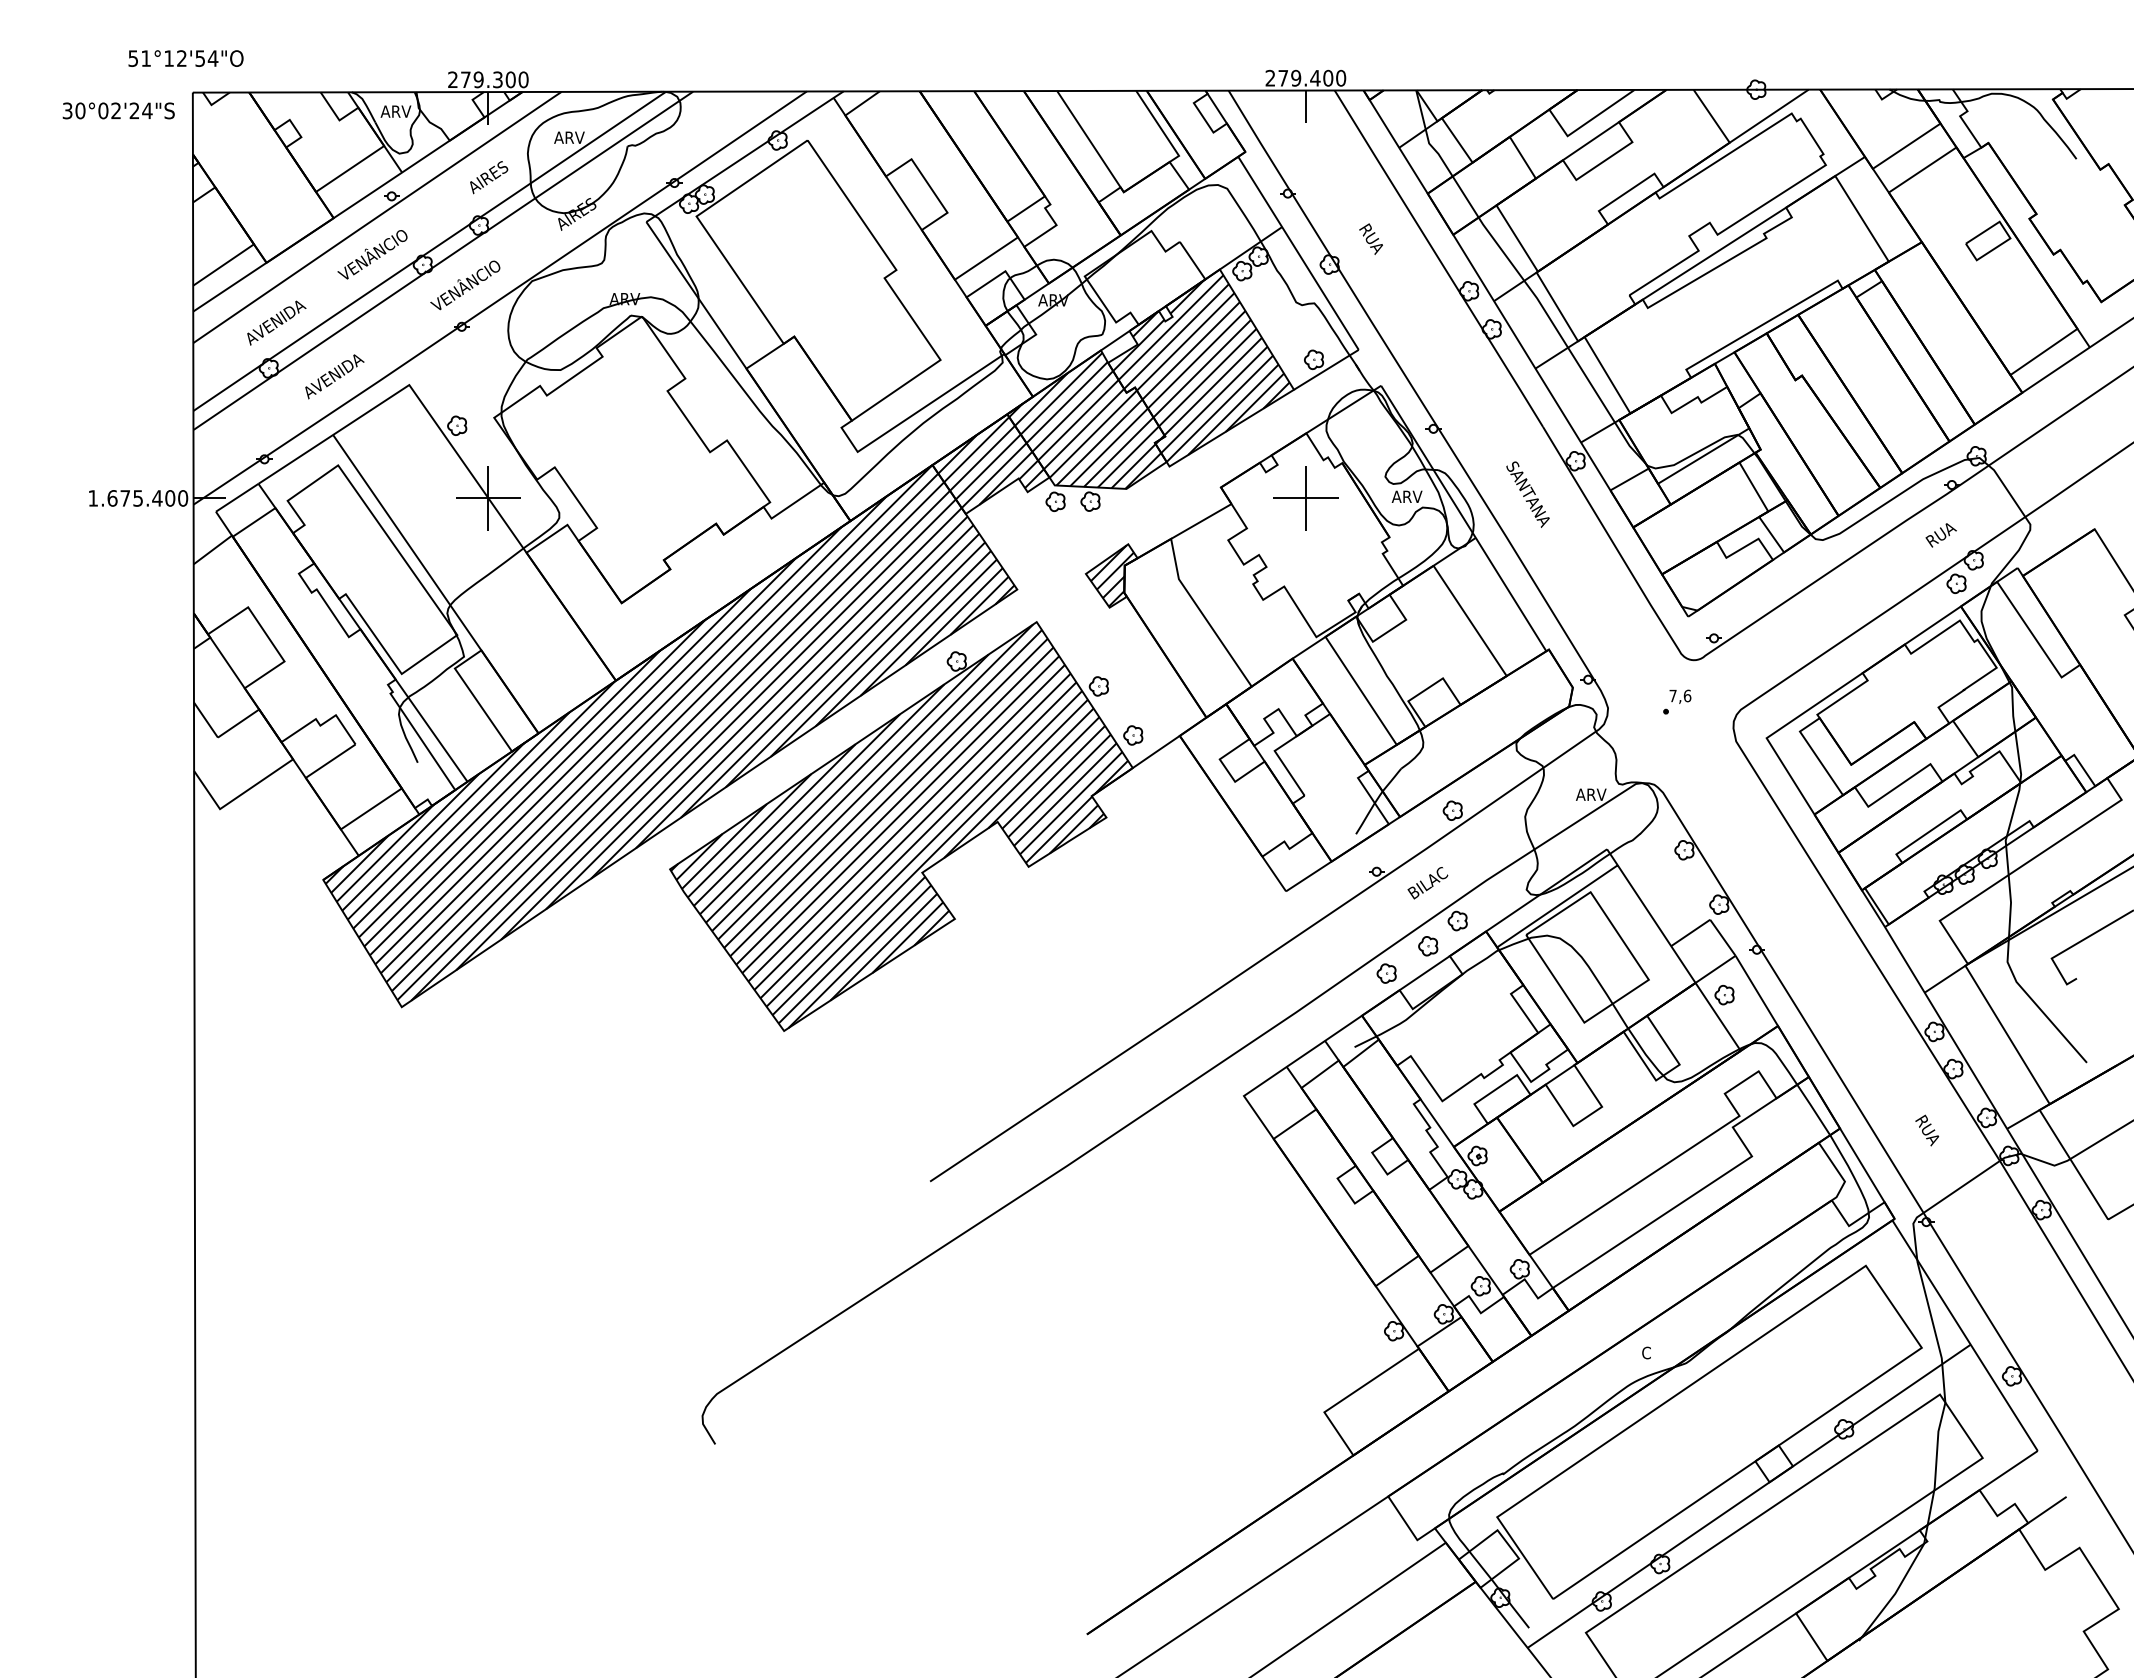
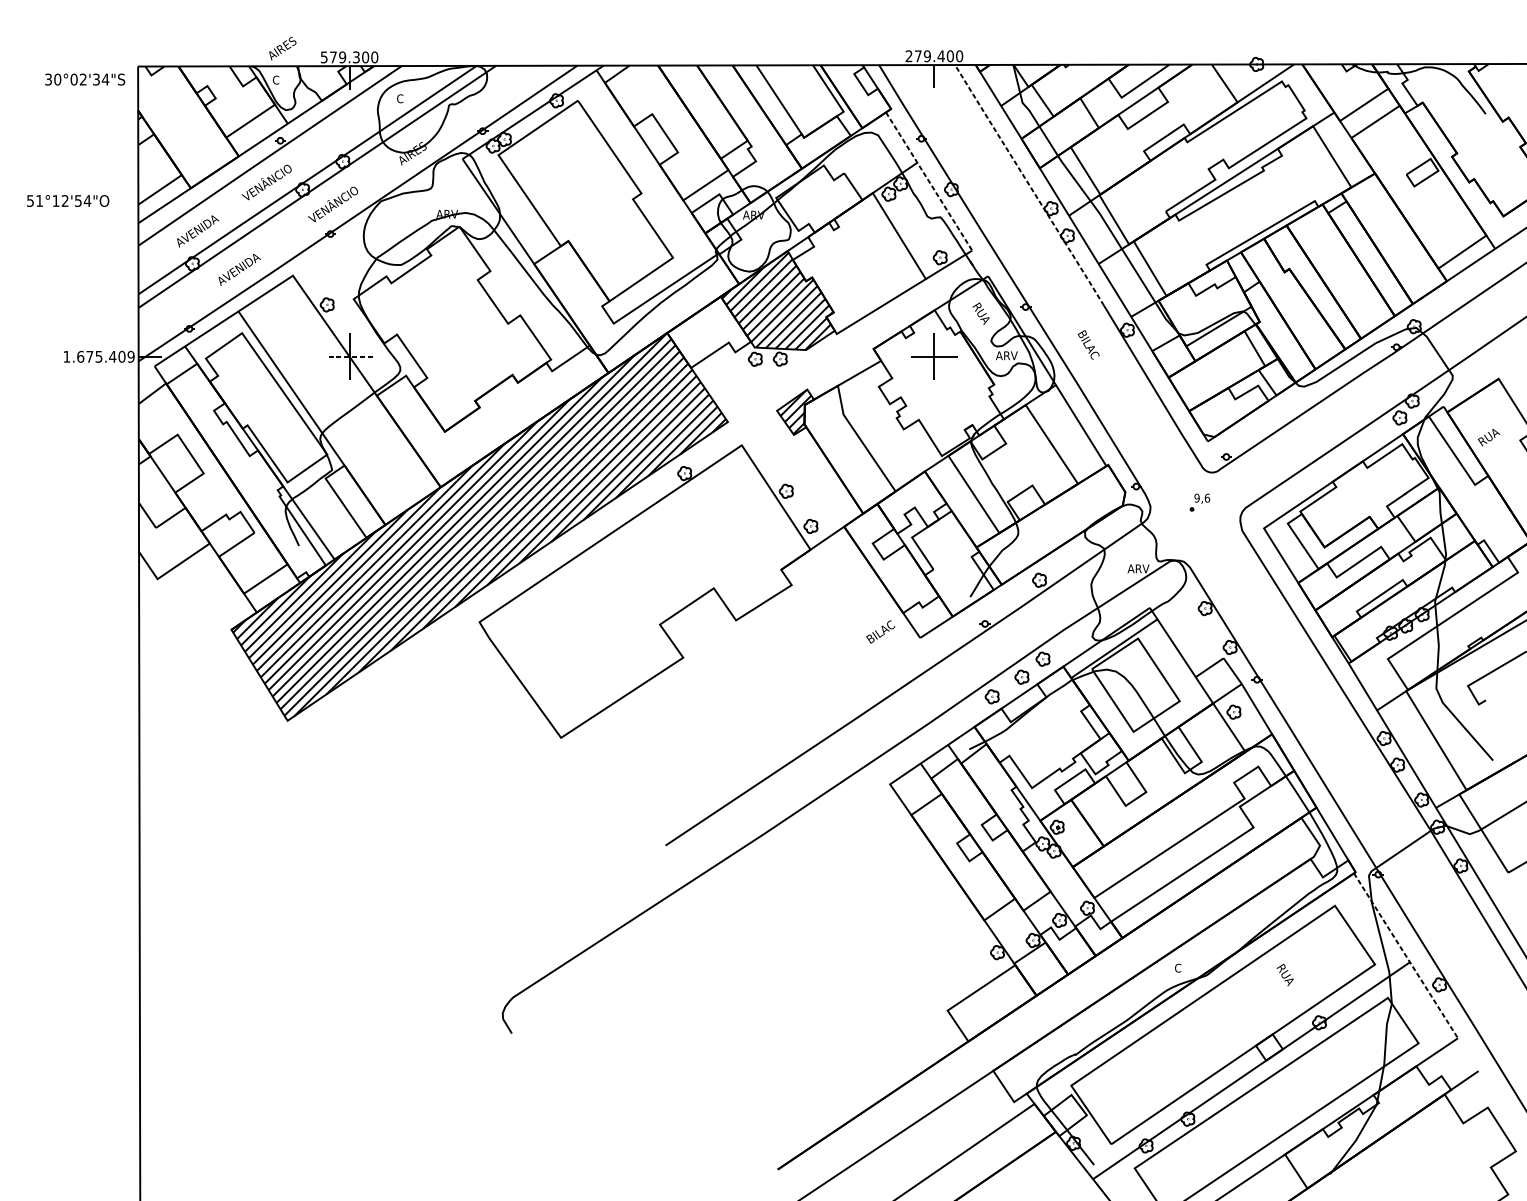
text: (185, 58) -> (67, 200), moved
text: (452, 79) -> (323, 57), 279.300 -> 579.300
text: (134, 111) -> (96, 80), 30°02'24"S -> 30°02'34"S
text: (395, 111) -> (283, 80), ARV -> C
text: (569, 137) -> (407, 98), ARV -> C
text: (489, 177) -> (283, 48), moved
text: (1370, 238) -> (980, 313), moved
line: (1298, 253) -> (929, 181), solid -> dashed
line: (1438, 258) -> (1029, 185), solid -> dashed
hatch: (1201, 368) -> (859, 263), removed
hatch: (990, 462) -> (708, 331), removed
text: (1527, 494) -> (1092, 354), SANTANA -> BILAC
text: (182, 498) -> (130, 356), 1.675.400 -> 1.675.409
line: (488, 498) -> (349, 356), solid -> dashed
text: (1940, 535) -> (1488, 437), moved
text: (1672, 695) -> (1196, 497), 7,6 -> 9,6
hatch: (899, 826) -> (643, 591), removed
text: (1427, 883) -> (880, 632), moved
text: (1927, 1130) -> (1285, 975), moved
line: (1965, 1336) -> (1406, 956), solid -> dashed

